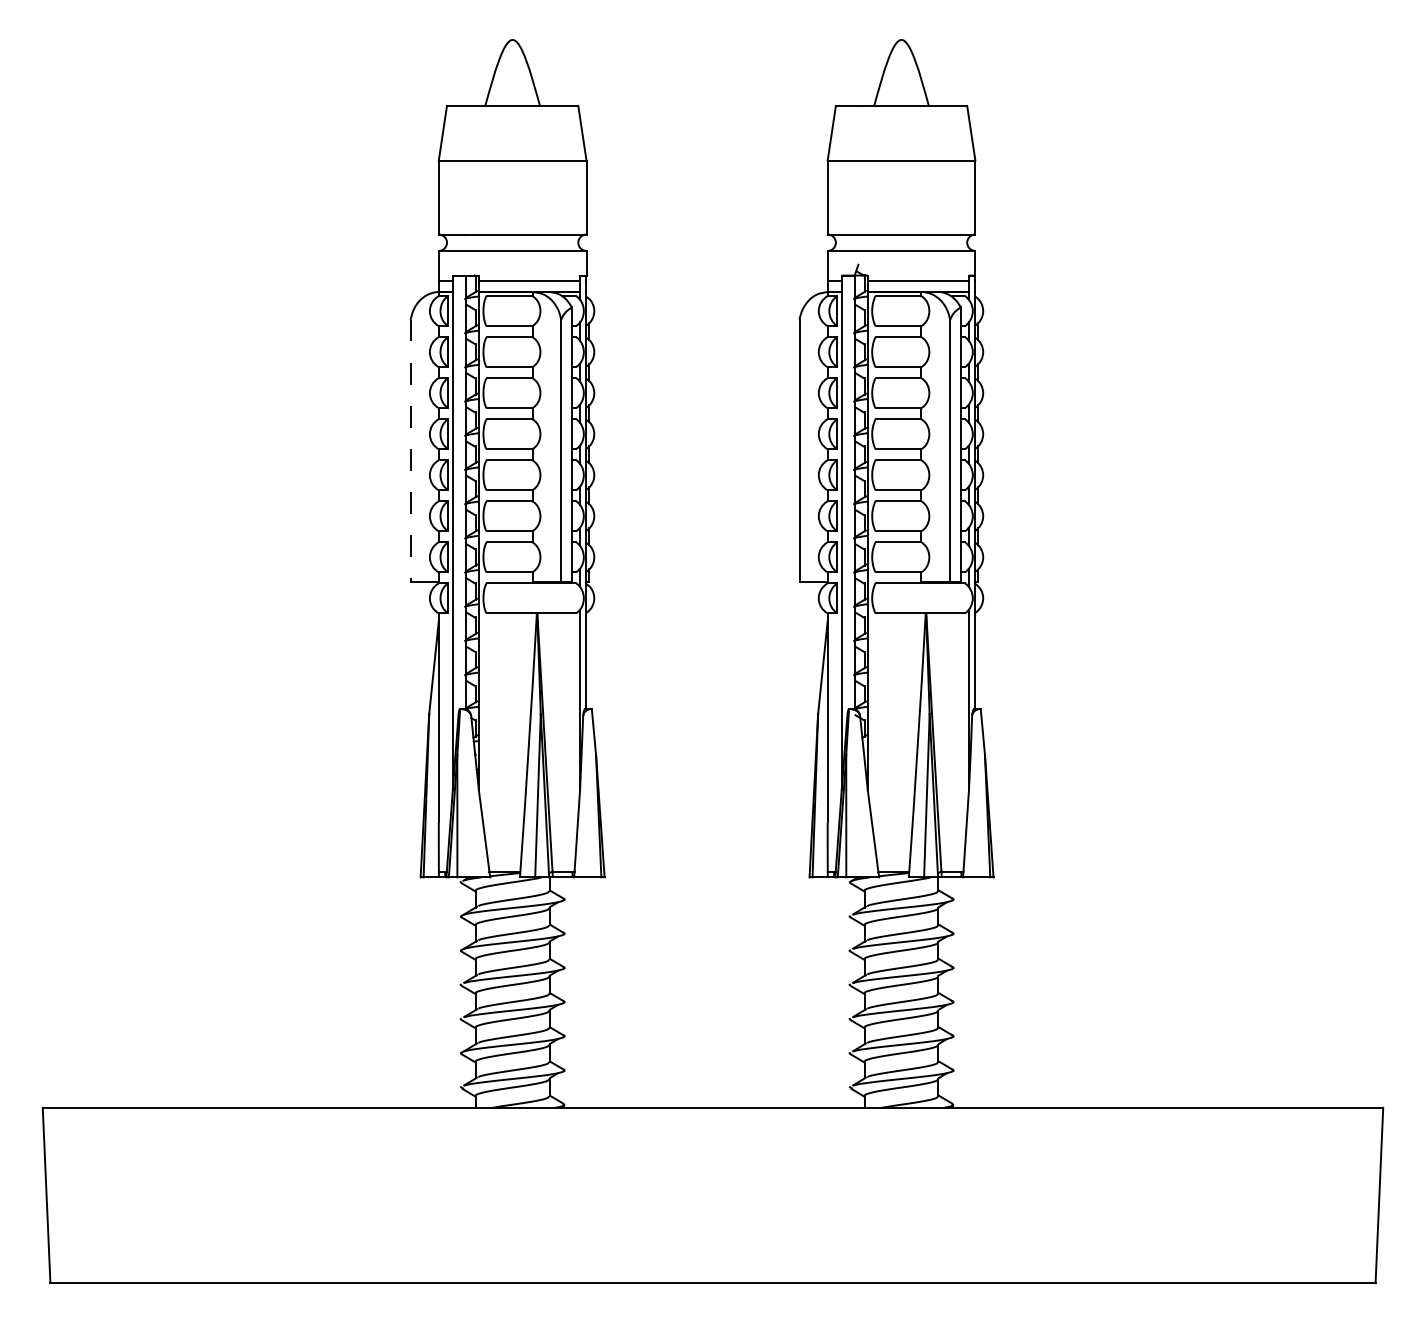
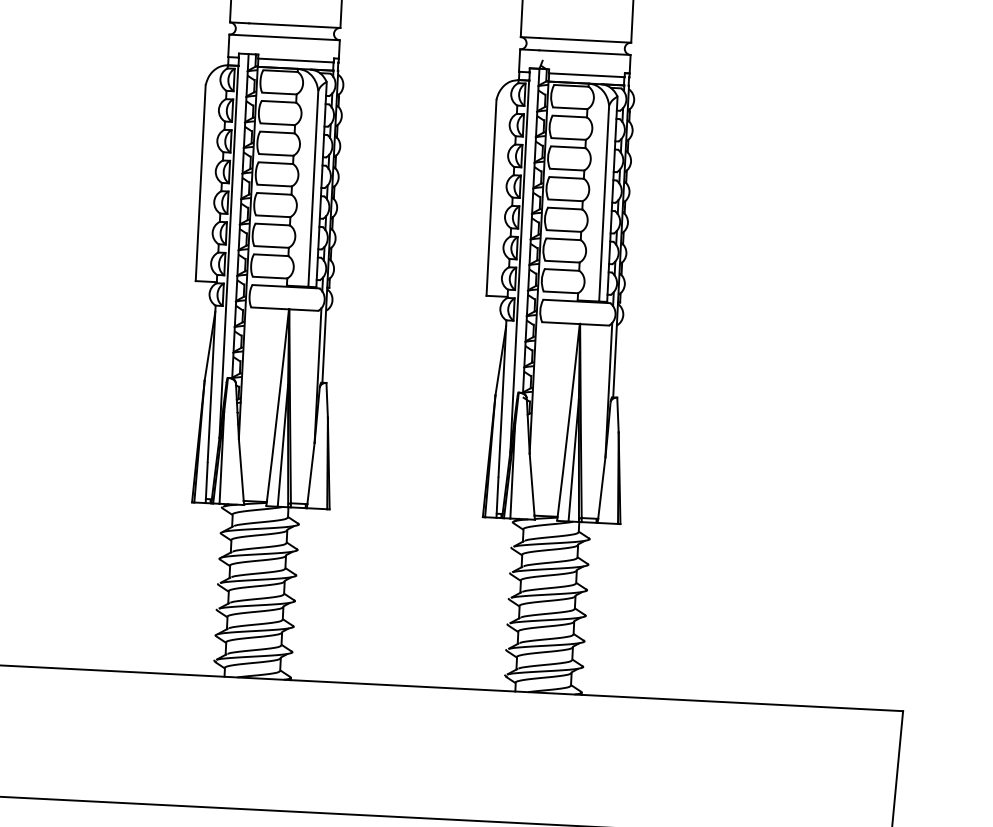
line: (410, 450) -> (200, 182), dashed -> solid

